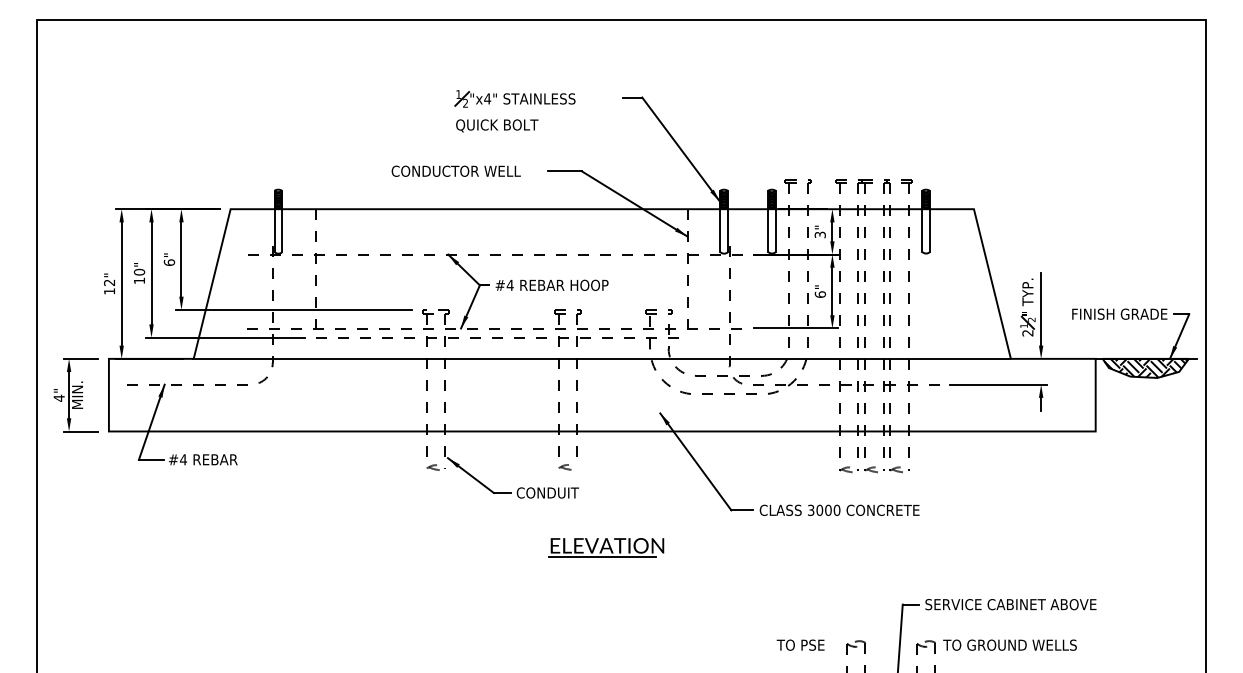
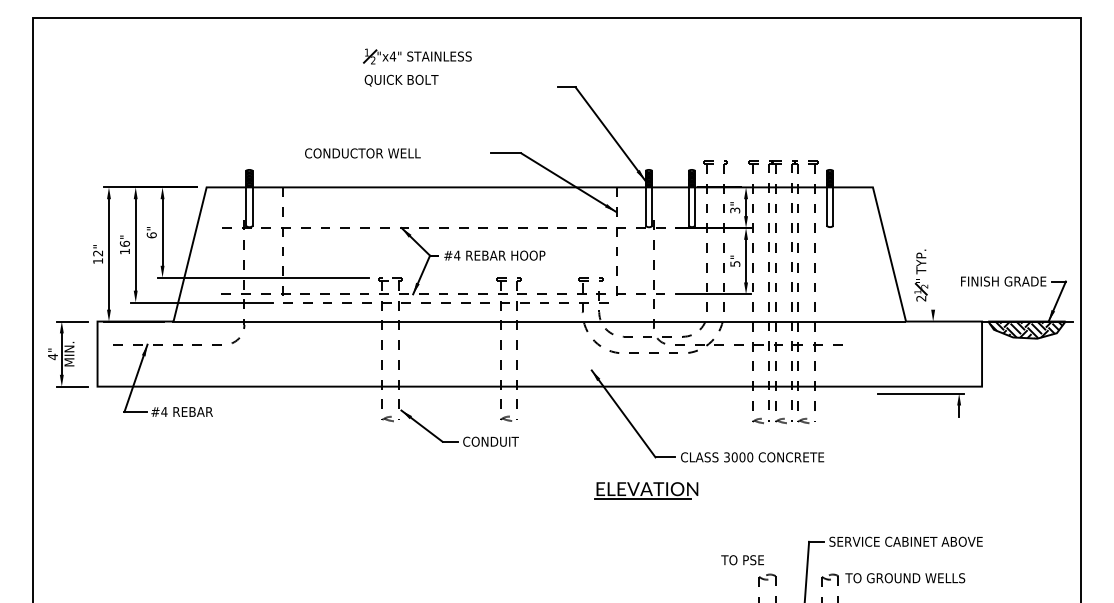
part: (514, 111) -> (417, 67), moved
text: (455, 171) -> (362, 153), moved
text: (139, 271) -> (124, 243), 10" -> 16"
text: (820, 294) -> (735, 263), 6" -> 5"
line: (1041, 308) -> (933, 276), removed
part: (998, 385) -> (920, 394), moved
part: (606, 547) -> (646, 490), moved
text: (800, 645) -> (742, 560), moved

